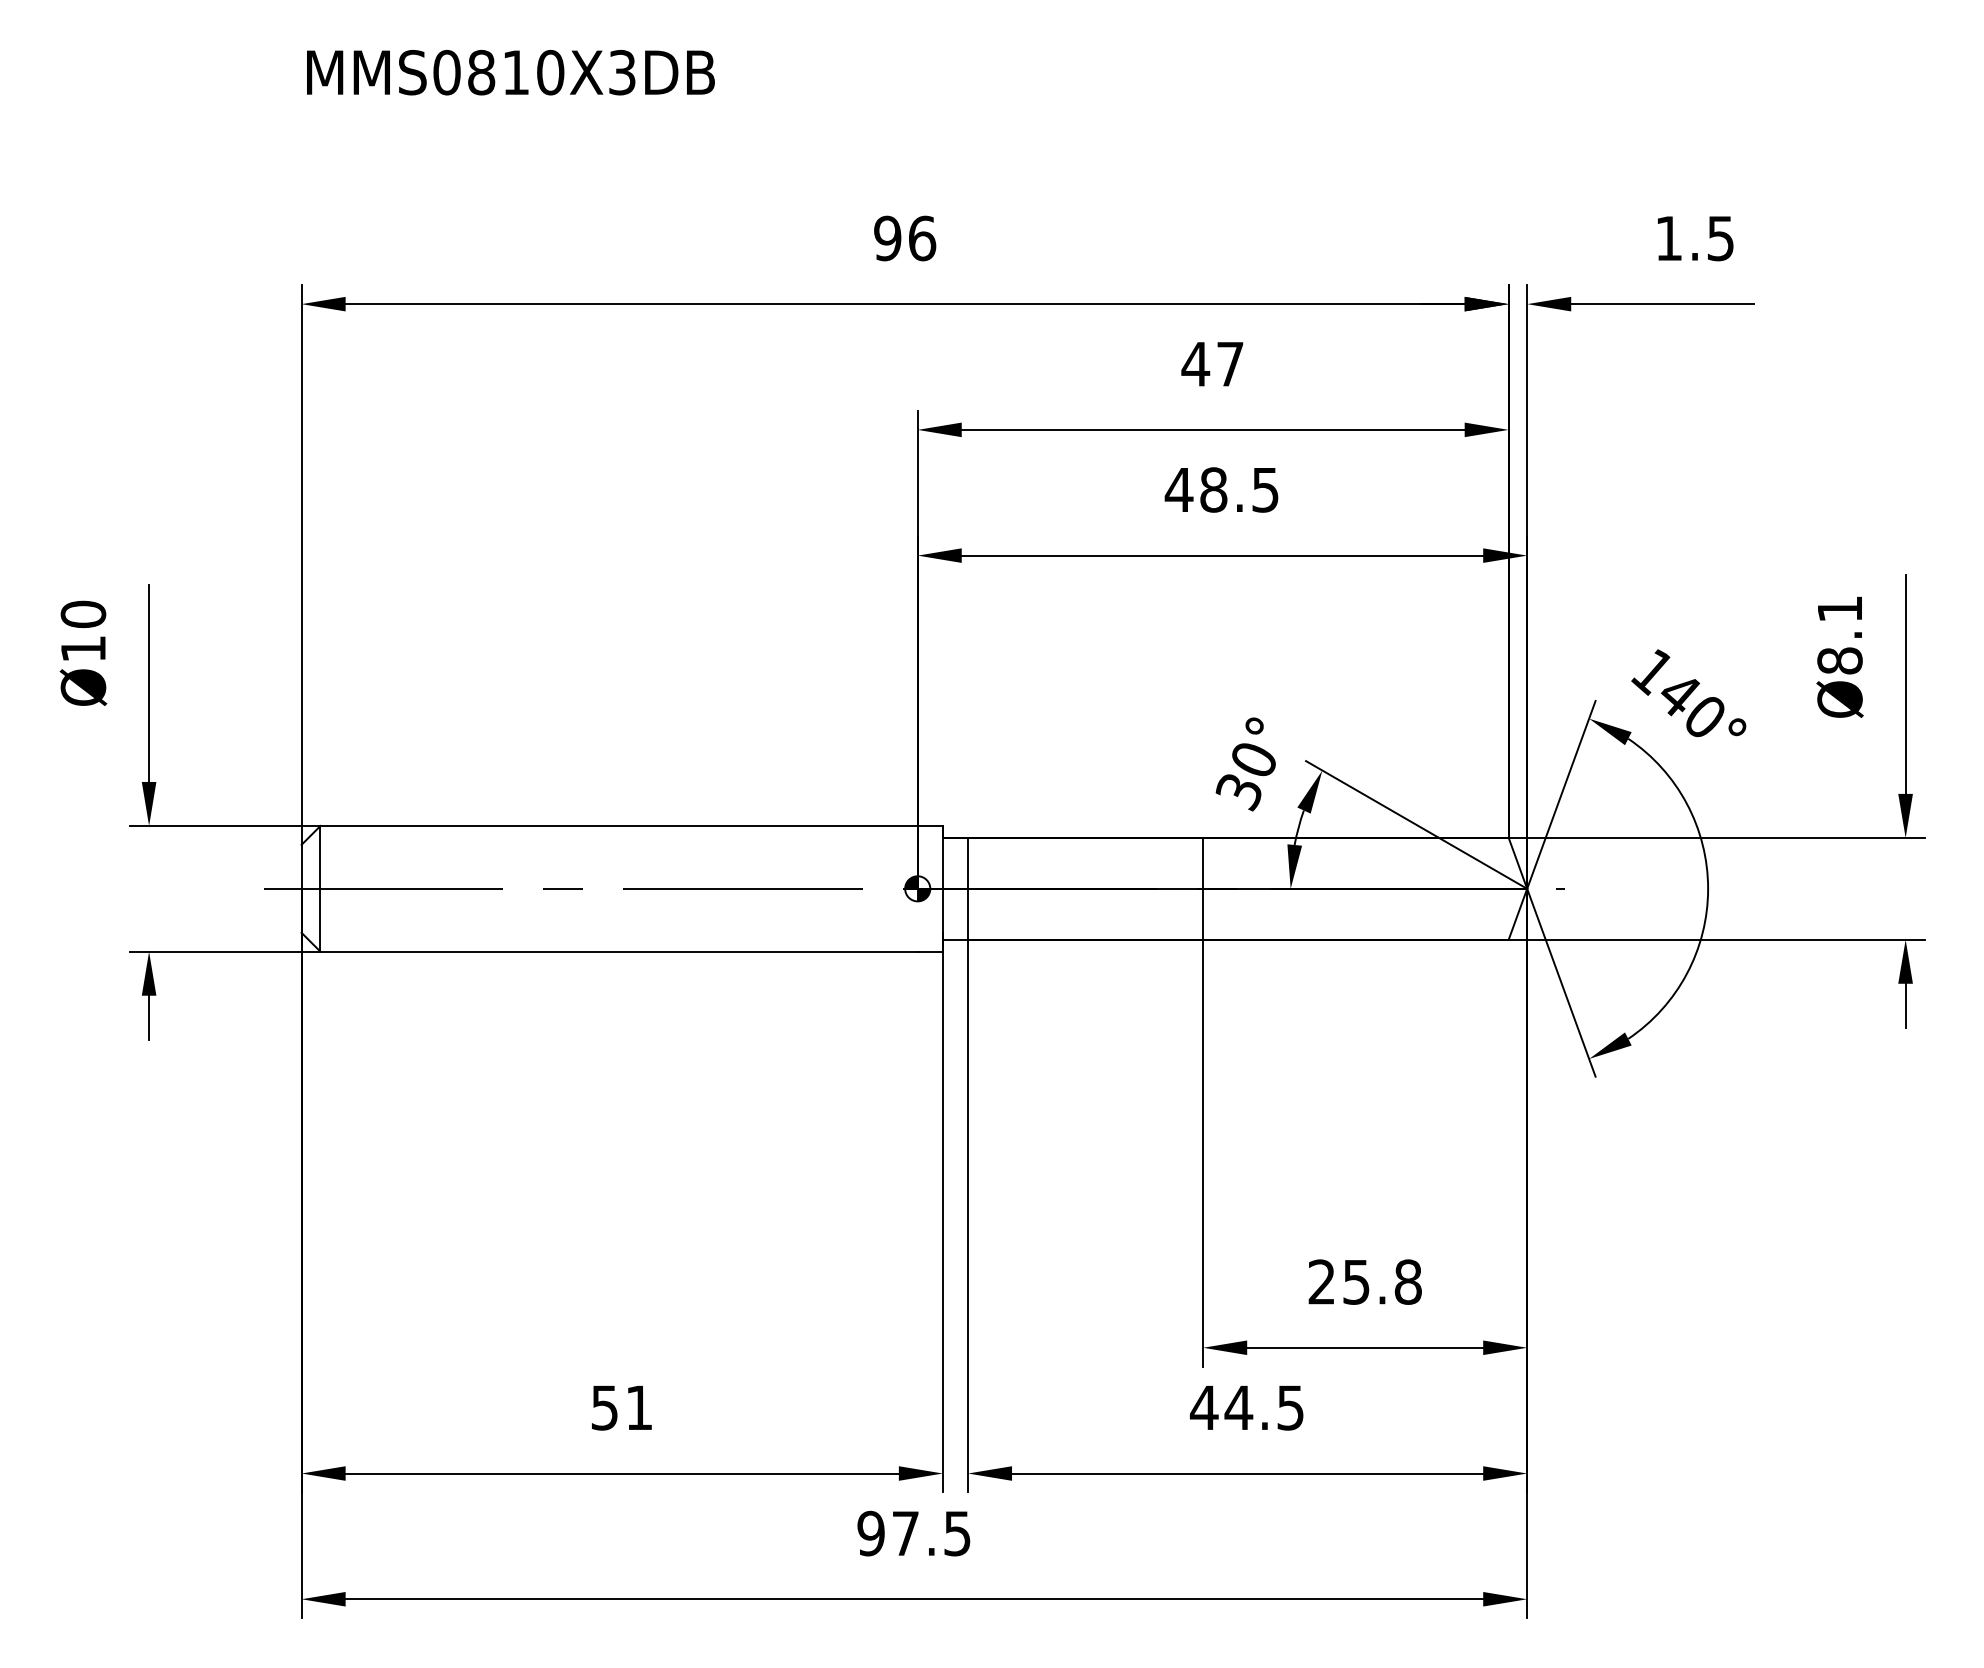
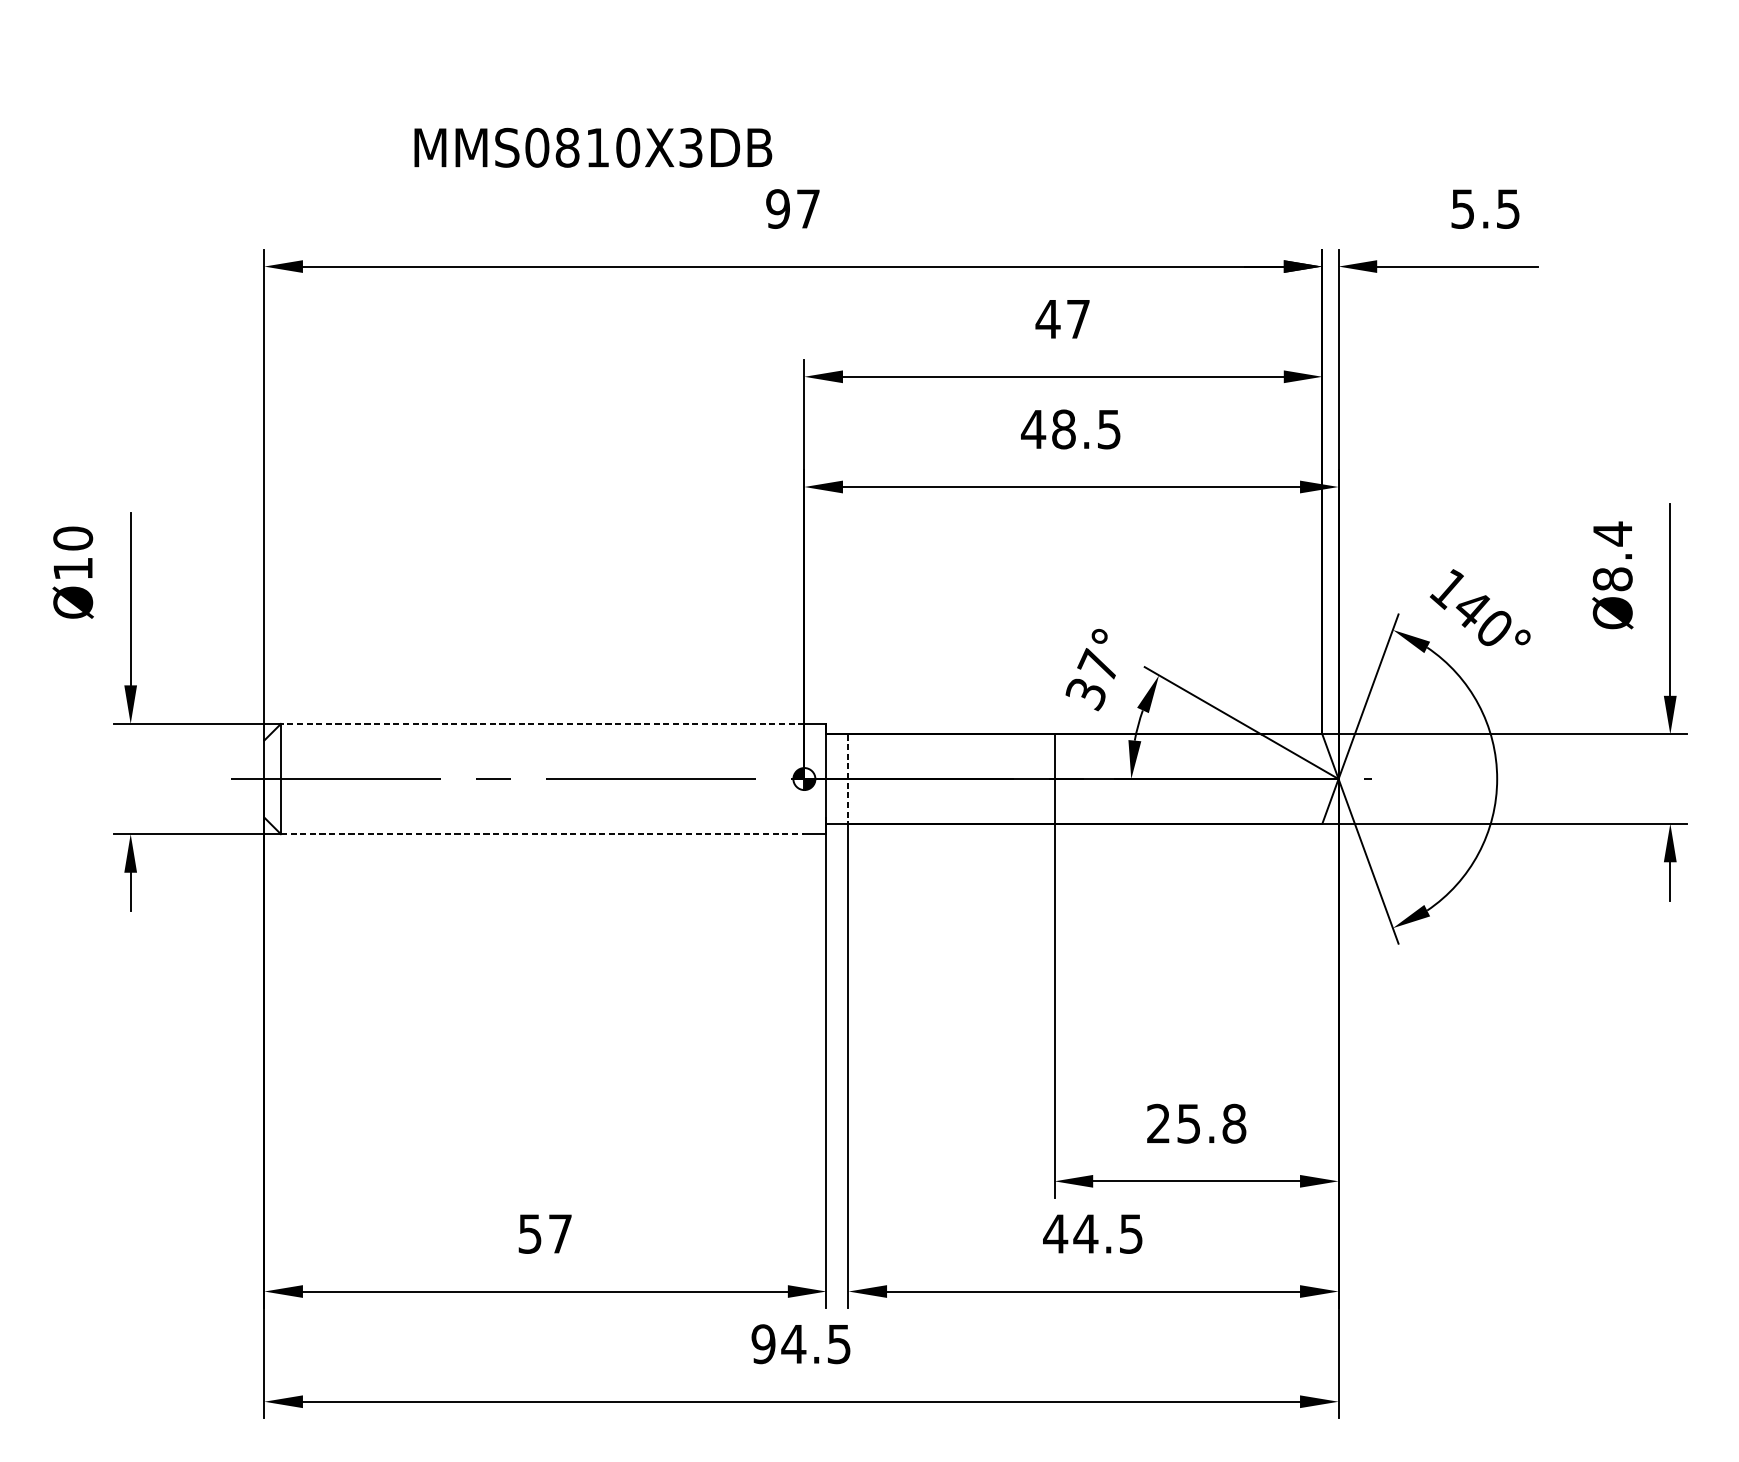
text: (510, 72) -> (592, 147), moved
text: (922, 238) -> (808, 209), 96 -> 97
text: (1668, 238) -> (1462, 209), 1.5 -> 5.5
text: (1839, 609) -> (1612, 534), Ø8.1 -> Ø8.4
text: (1252, 757) -> (1097, 663), 30° -> 37°
line: (619, 825) -> (543, 723), solid -> dashed
line: (968, 888) -> (848, 778), solid -> dashed
line: (619, 951) -> (543, 833), solid -> dashed
text: (639, 1407) -> (560, 1233), 51 -> 57
text: (905, 1533) -> (793, 1344), 97.5 -> 94.5

